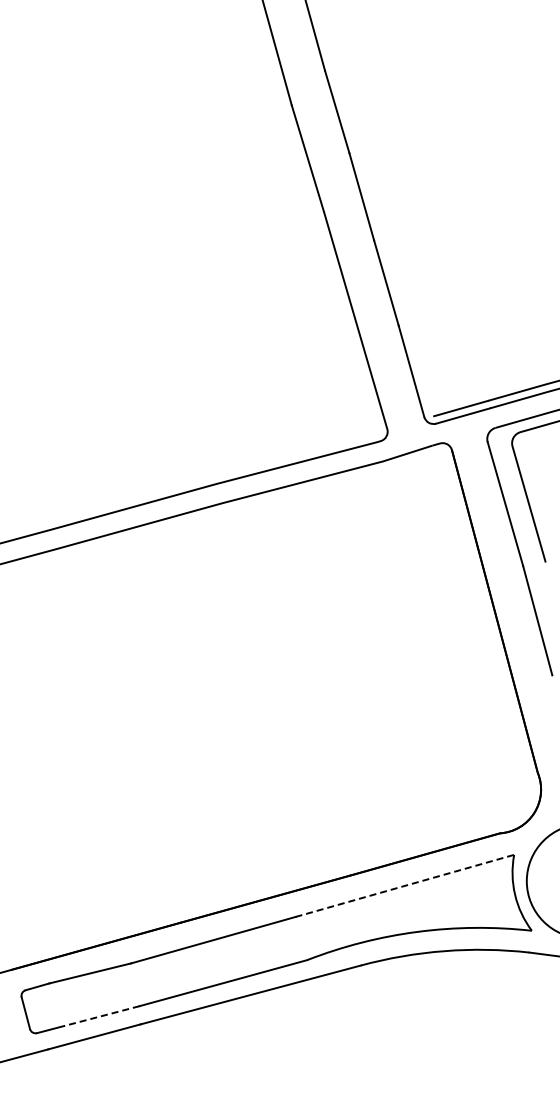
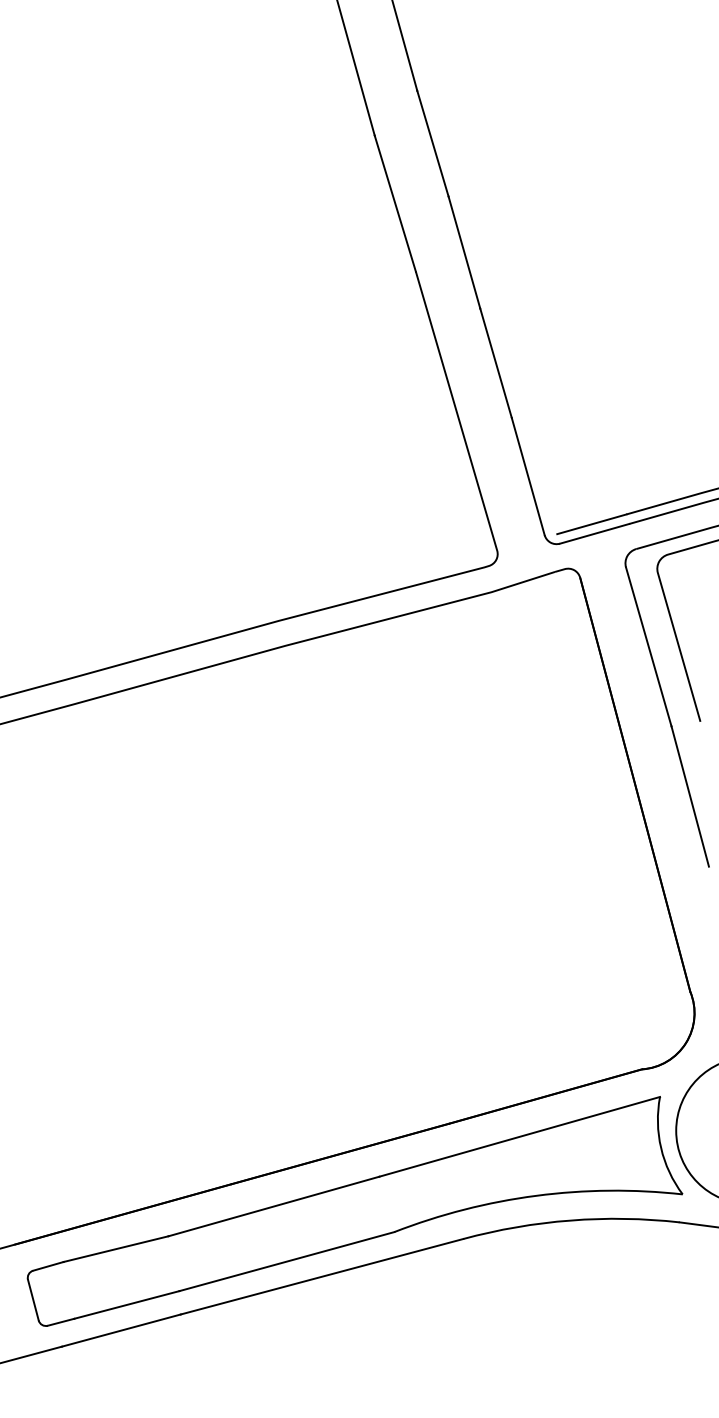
line: (404, 885) -> (519, 1136), dashed -> solid
line: (98, 1017) -> (126, 1305), dashed -> solid

